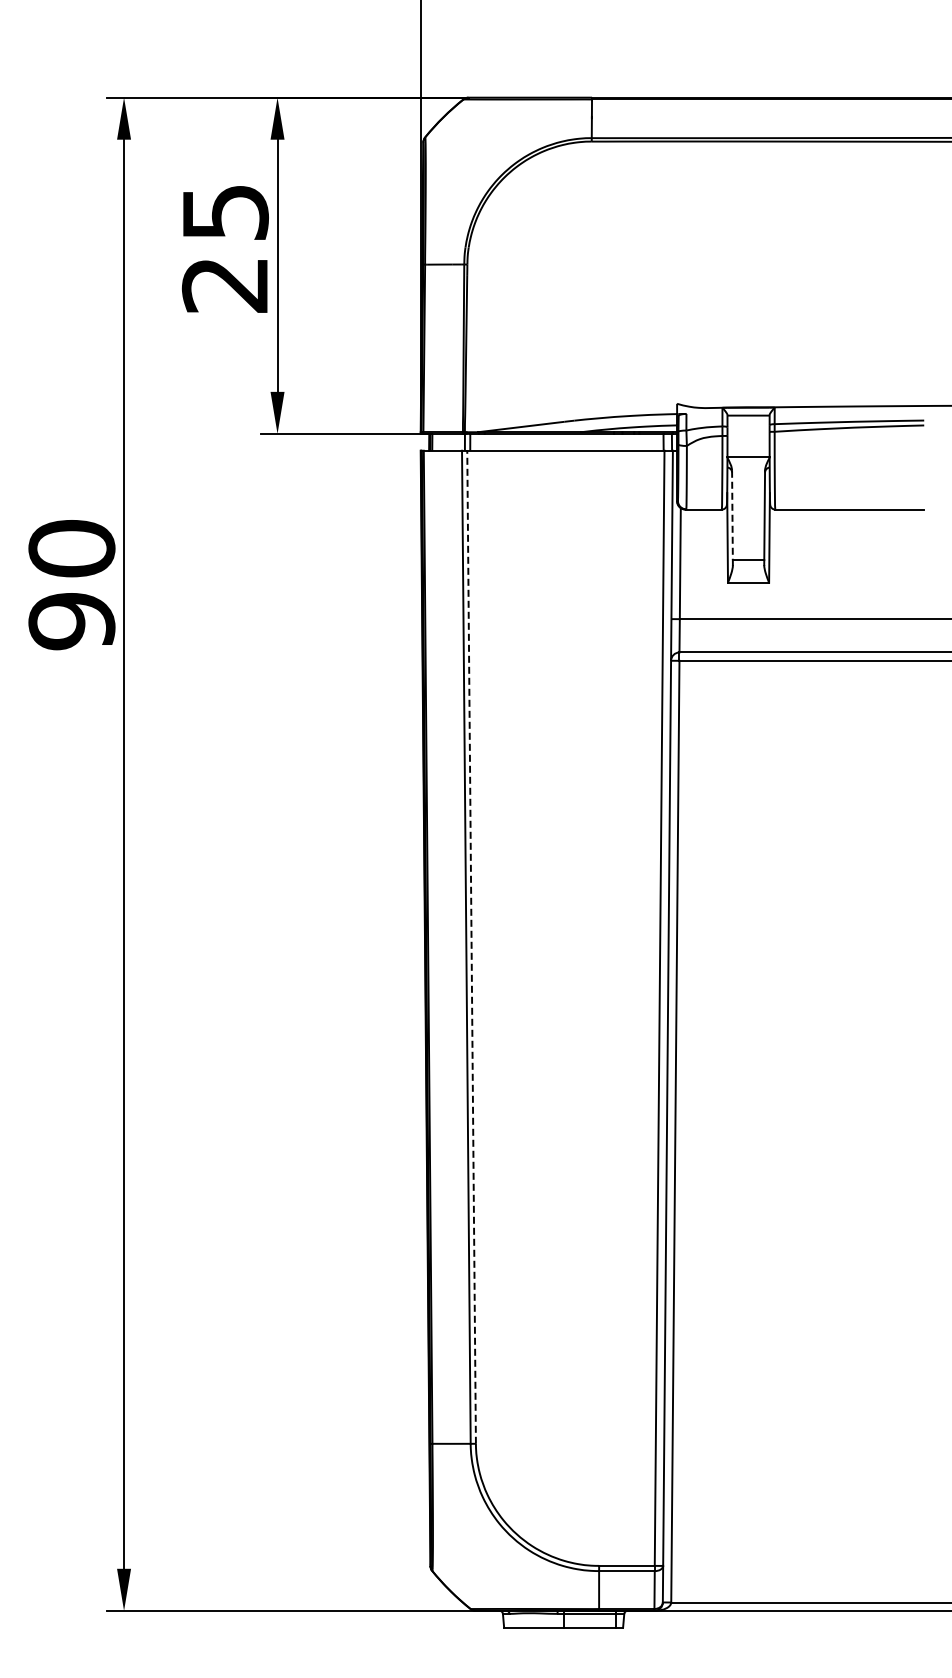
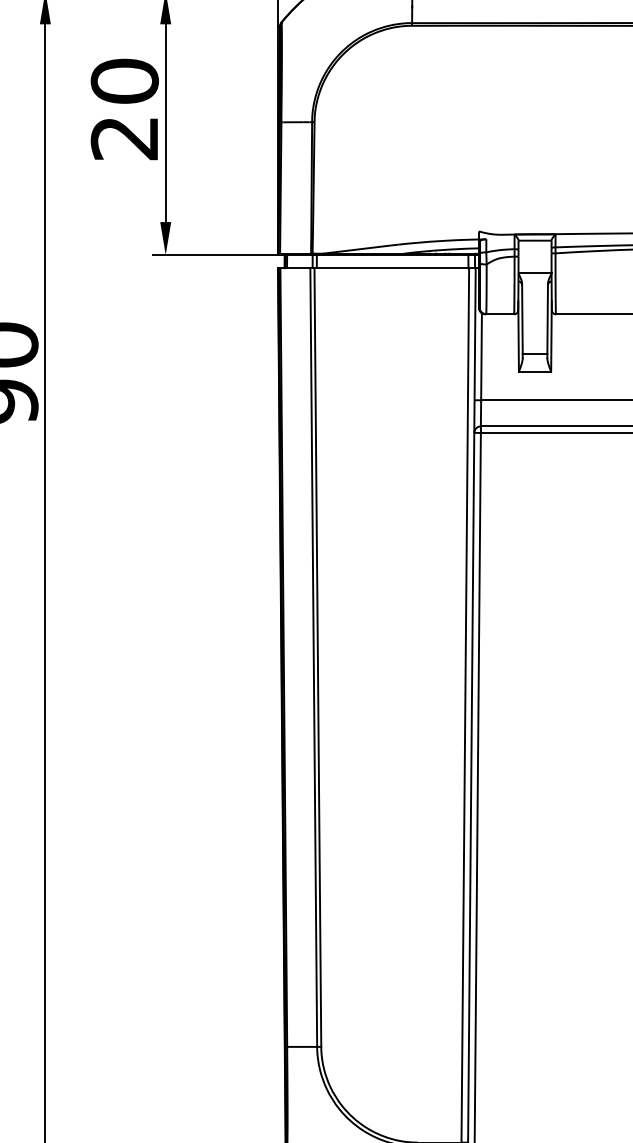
text: (224, 212) -> (124, 81), 25 -> 20
line: (732, 515) -> (522, 319), dashed -> solid
line: (471, 947) -> (317, 657), dashed -> solid

